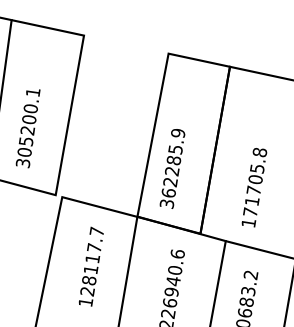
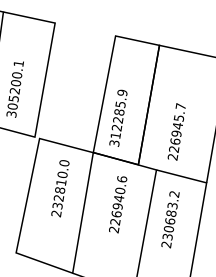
text: (253, 187) -> (176, 131), 171705.8 -> 226945.7
text: (168, 192) -> (115, 135), 362285.9 -> 312285.9
text: (91, 267) -> (60, 188), 128117.7 -> 232810.0

